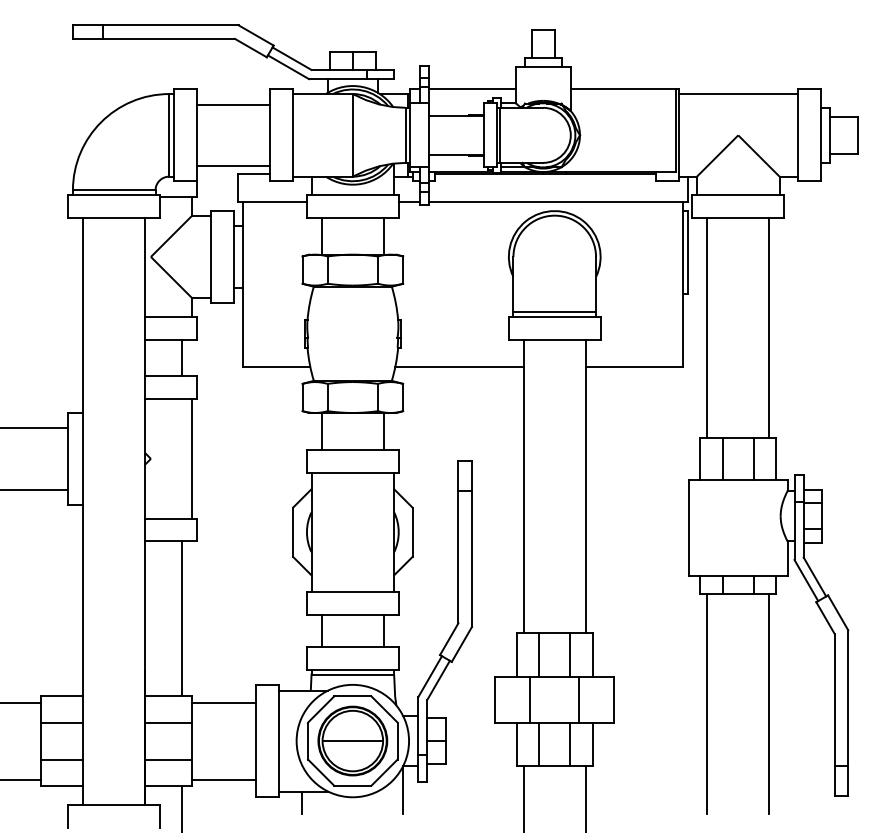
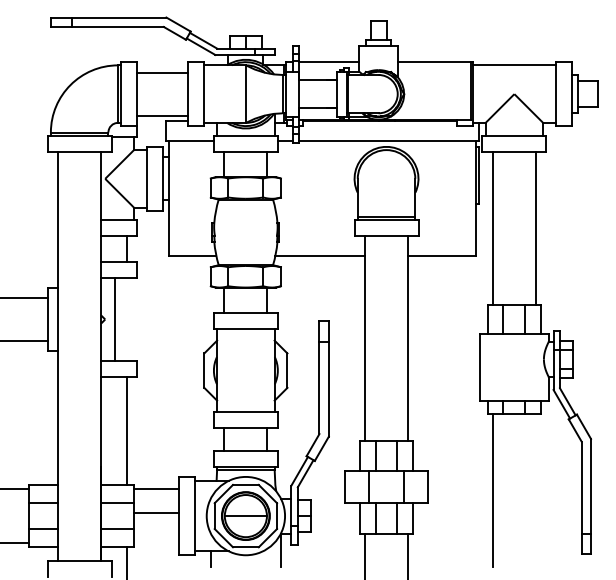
line: (192, 458) -> (115, 319), moved
line: (768, 704) -> (535, 490), removed
line: (224, 778) -> (156, 512), moved

